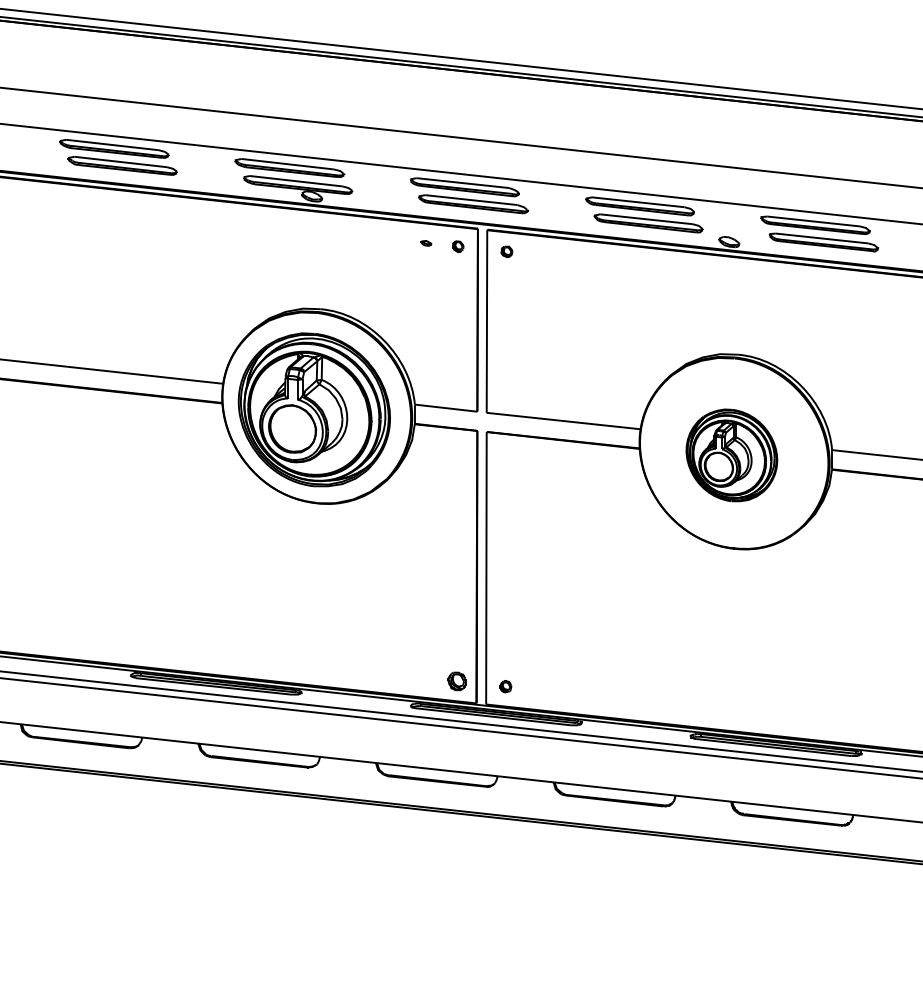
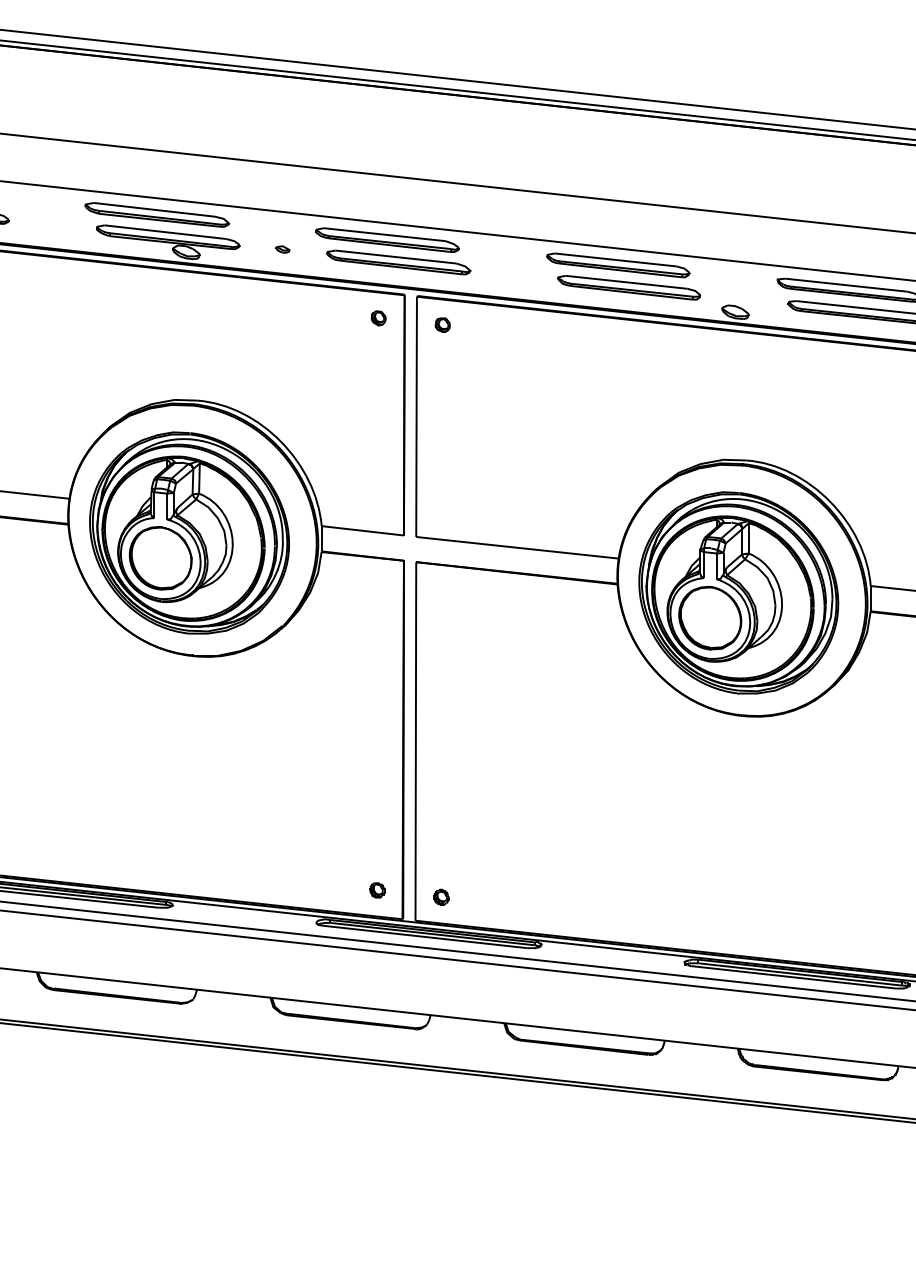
part: (426, 243) -> (283, 249), moved
part: (731, 455) -> (738, 593), size x1.67
part: (456, 681) -> (376, 890), size x0.62

